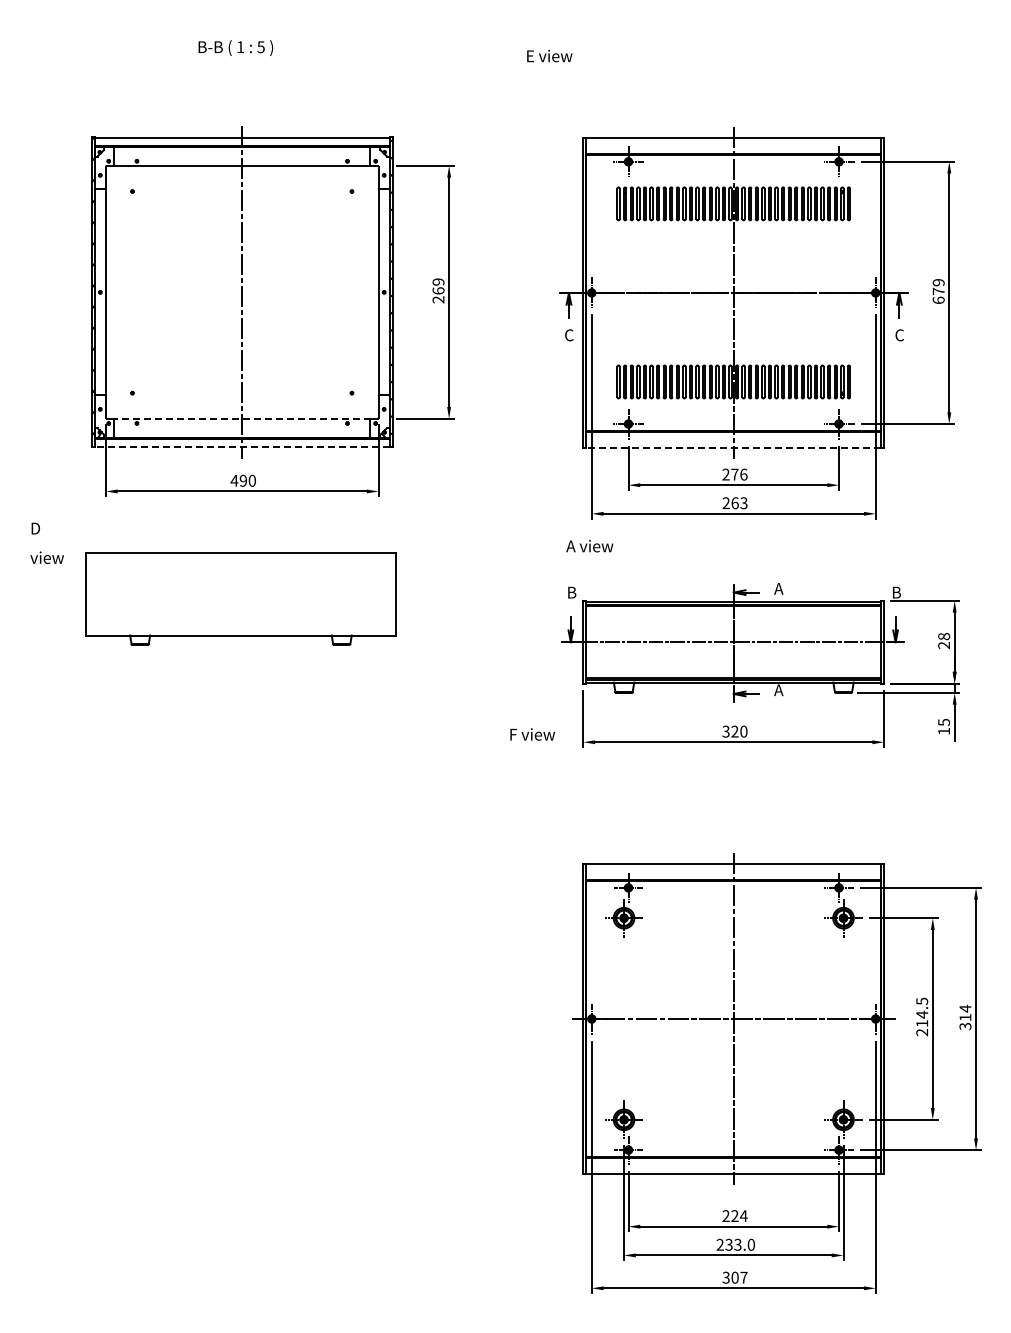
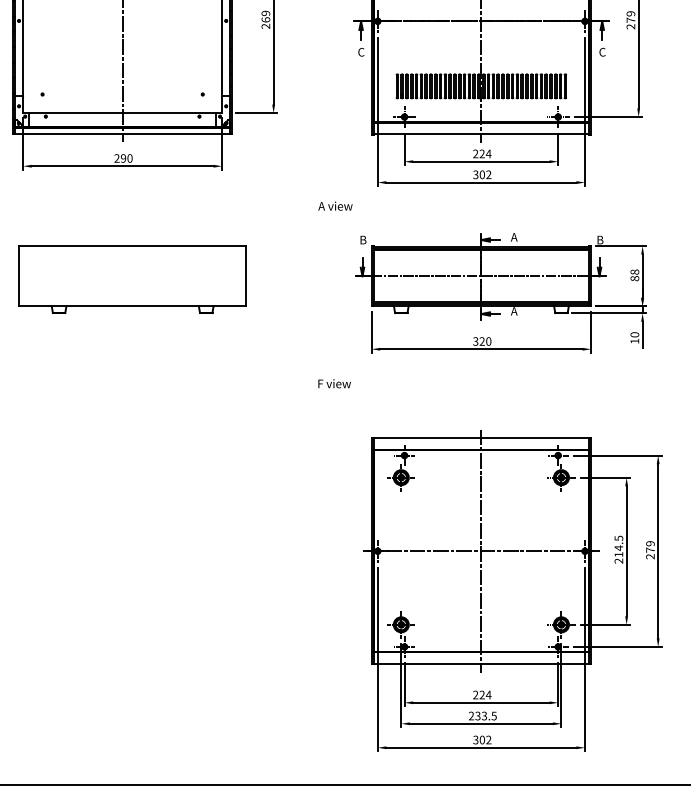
text: (938, 299) -> (630, 26), 679 -> 279
line: (242, 418) -> (122, 112), dashed -> solid
line: (242, 446) -> (122, 133), dashed -> solid
line: (733, 447) -> (481, 134), dashed -> solid
text: (739, 474) -> (485, 153), 276 -> 224
text: (234, 480) -> (117, 158), 490 -> 290
text: (734, 503) -> (481, 175), 263 -> 302
text: (589, 546) -> (335, 206), moved
part: (240, 598) -> (132, 279), moved
text: (944, 645) -> (635, 278), 28 -> 88
text: (943, 722) -> (634, 334), 15 -> 10
text: (532, 734) -> (334, 383), moved
text: (965, 1017) -> (650, 550), 314 -> 279
text: (750, 1244) -> (493, 715), 233.0 -> 233.5
text: (743, 1277) -> (488, 739), 307 -> 302

